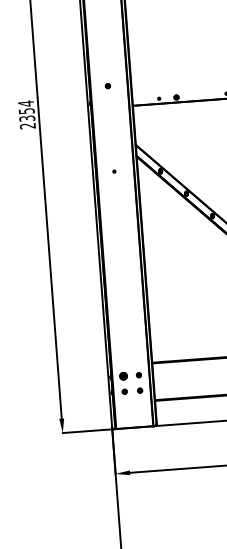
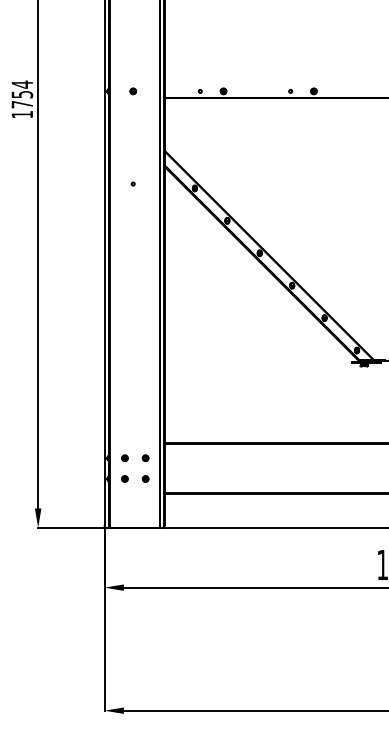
part: (107, 86) -> (132, 91), moved
text: (27, 122) -> (22, 109), 2354 -> 1754
part: (123, 376) -> (124, 458), size x0.62

